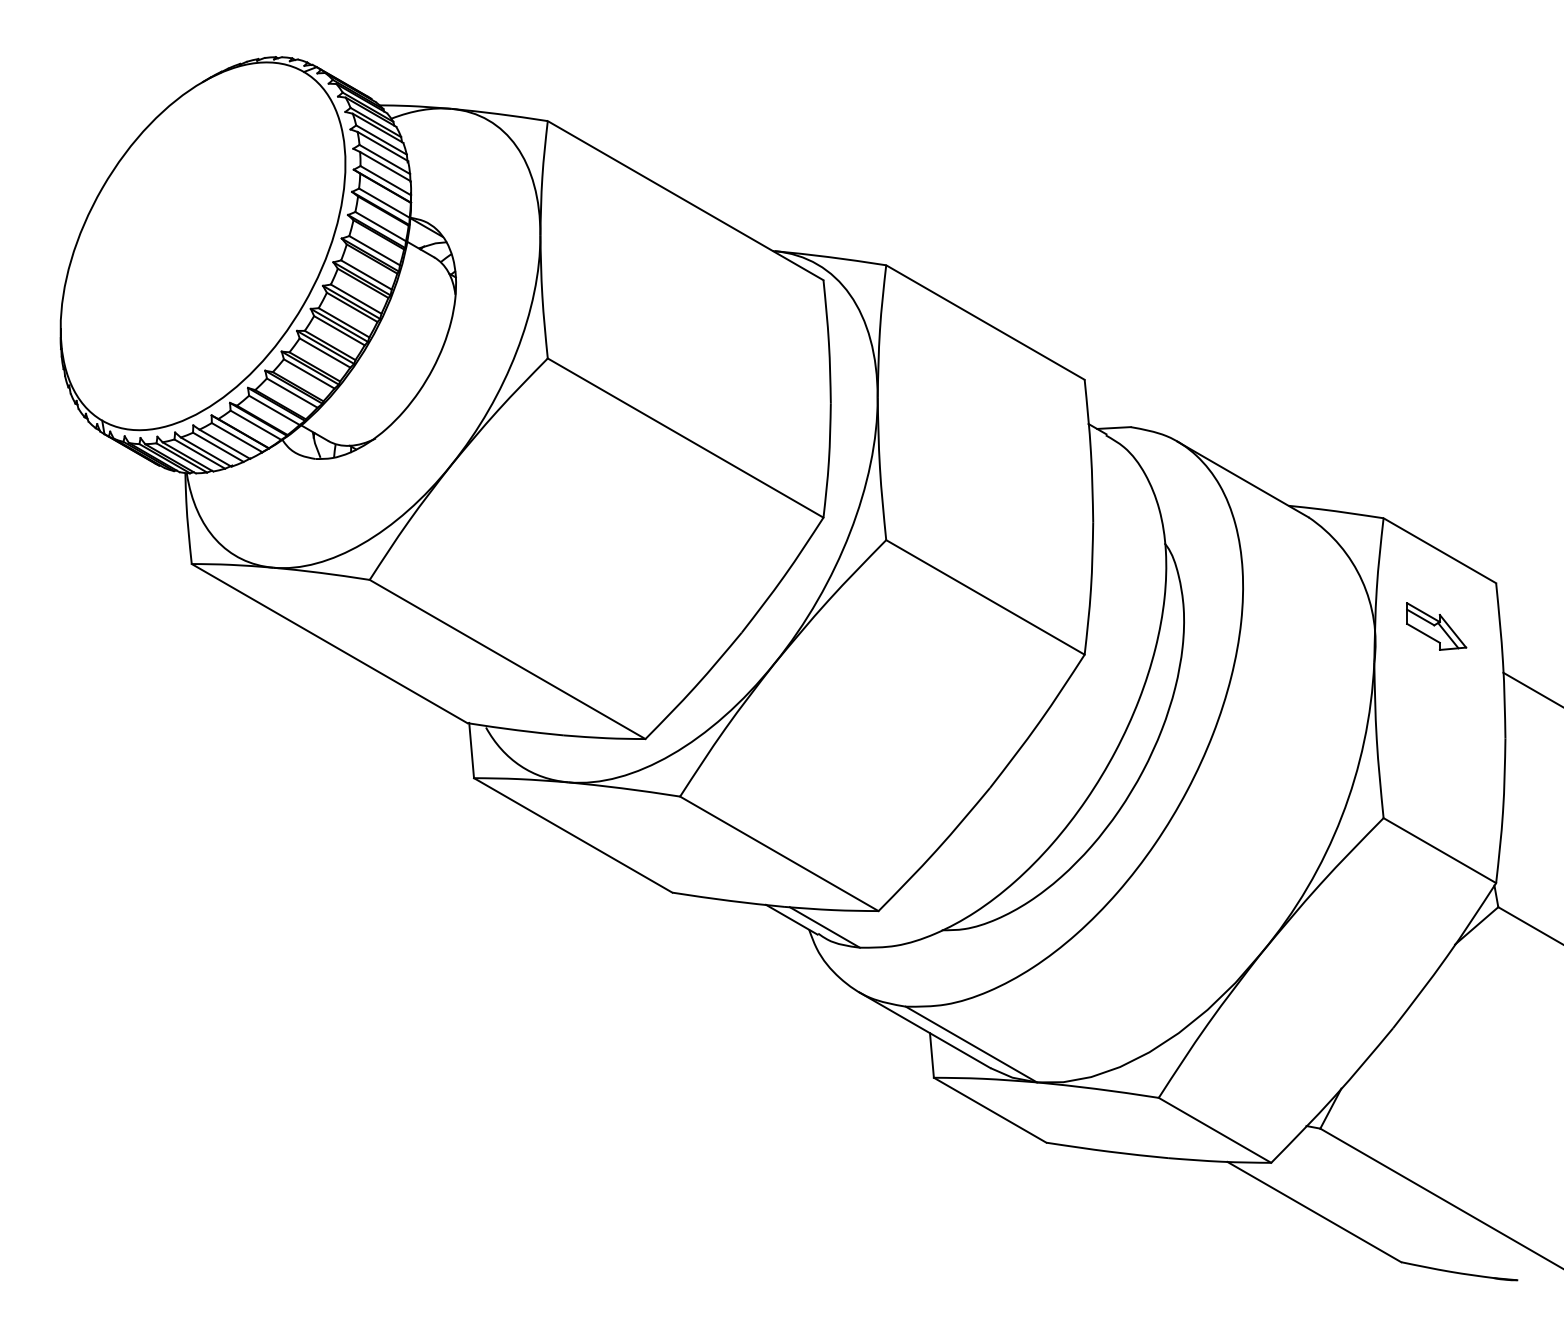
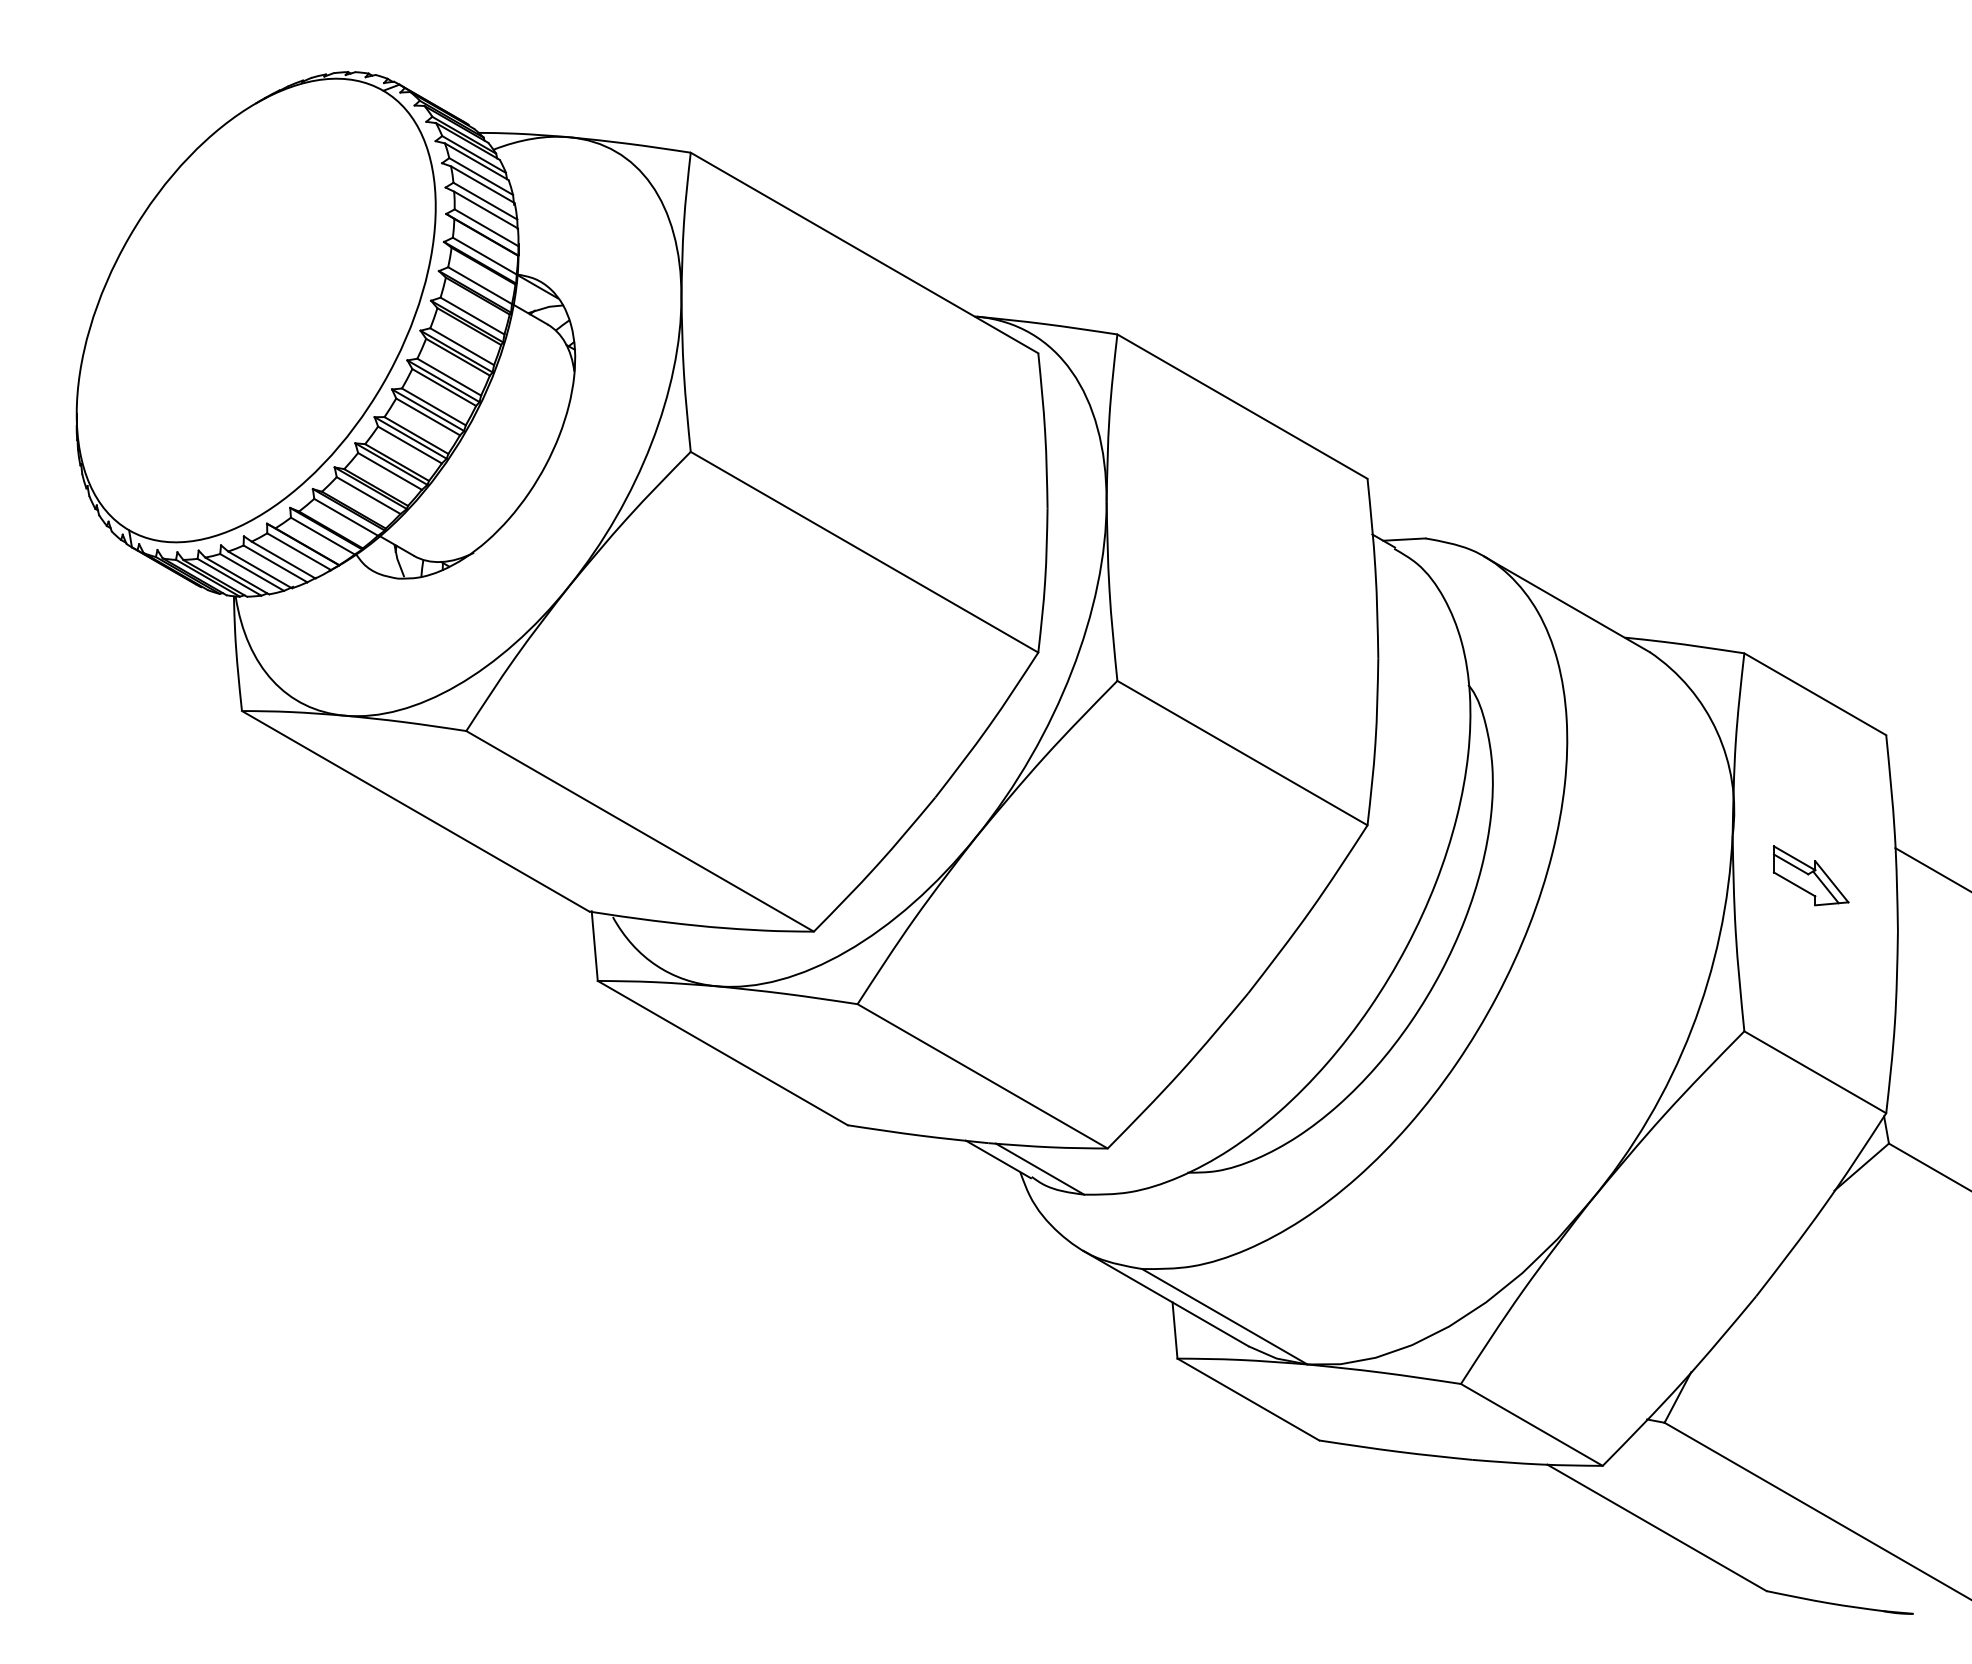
part: (1436, 626) -> (1810, 875), moved

